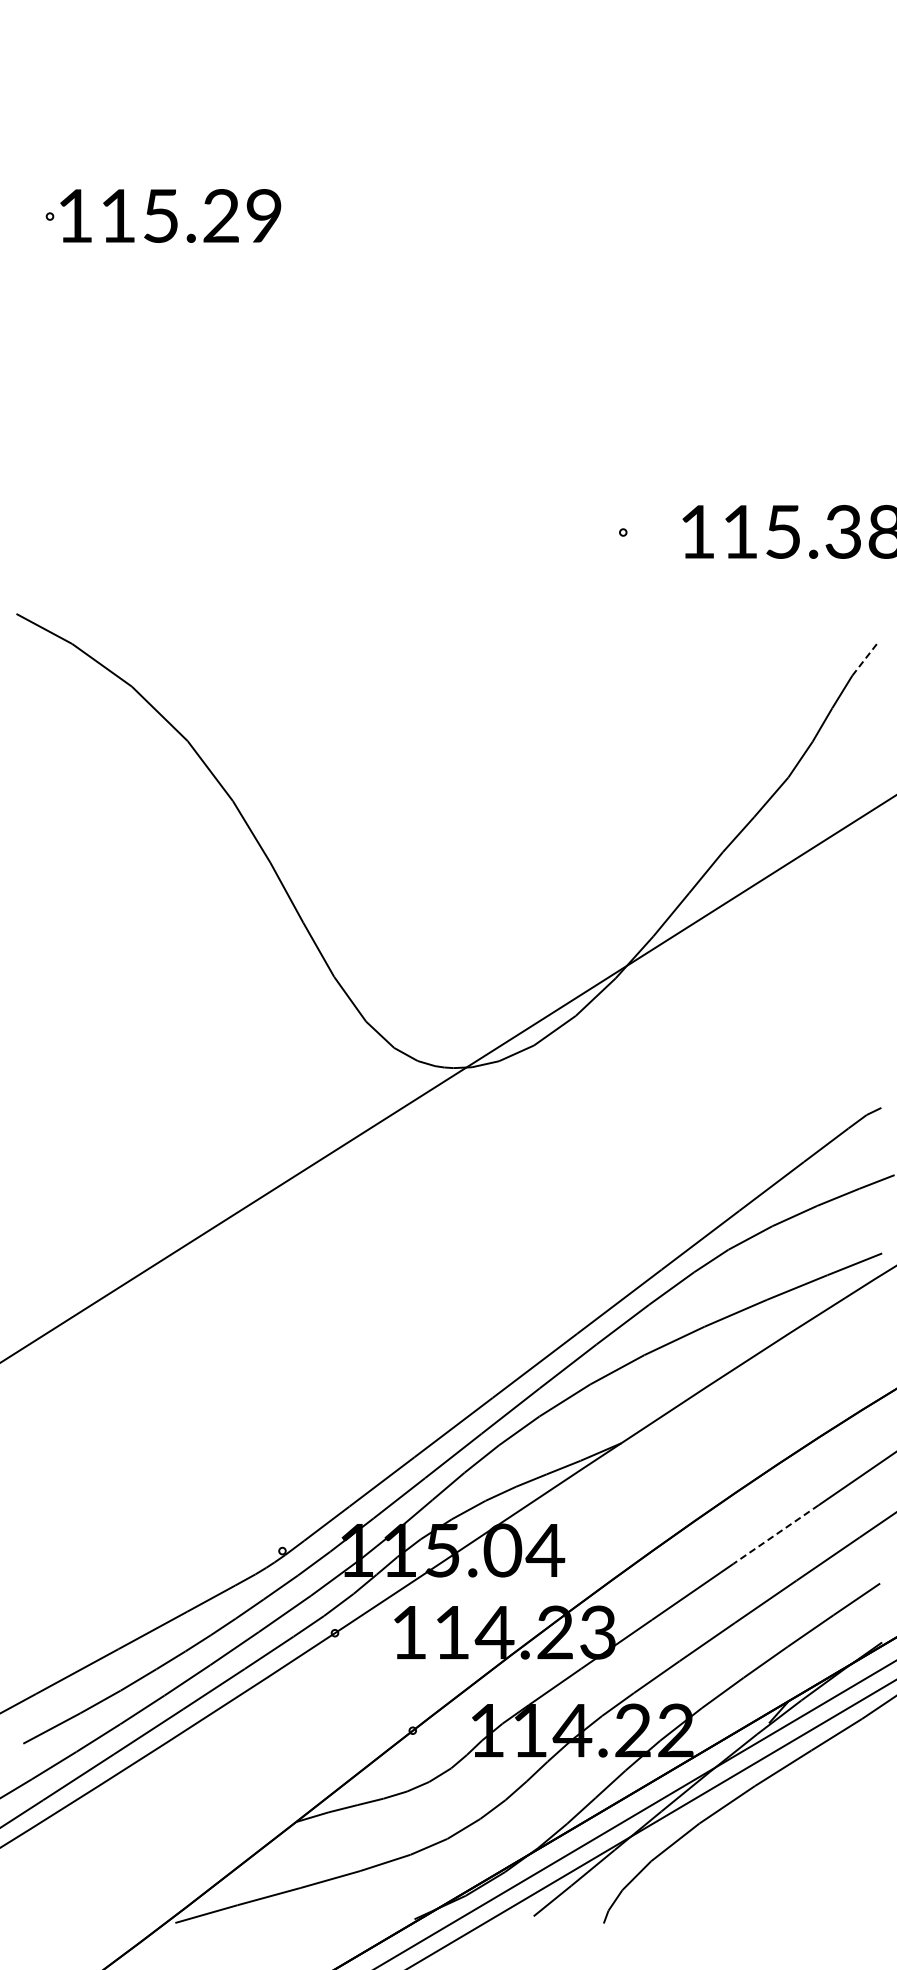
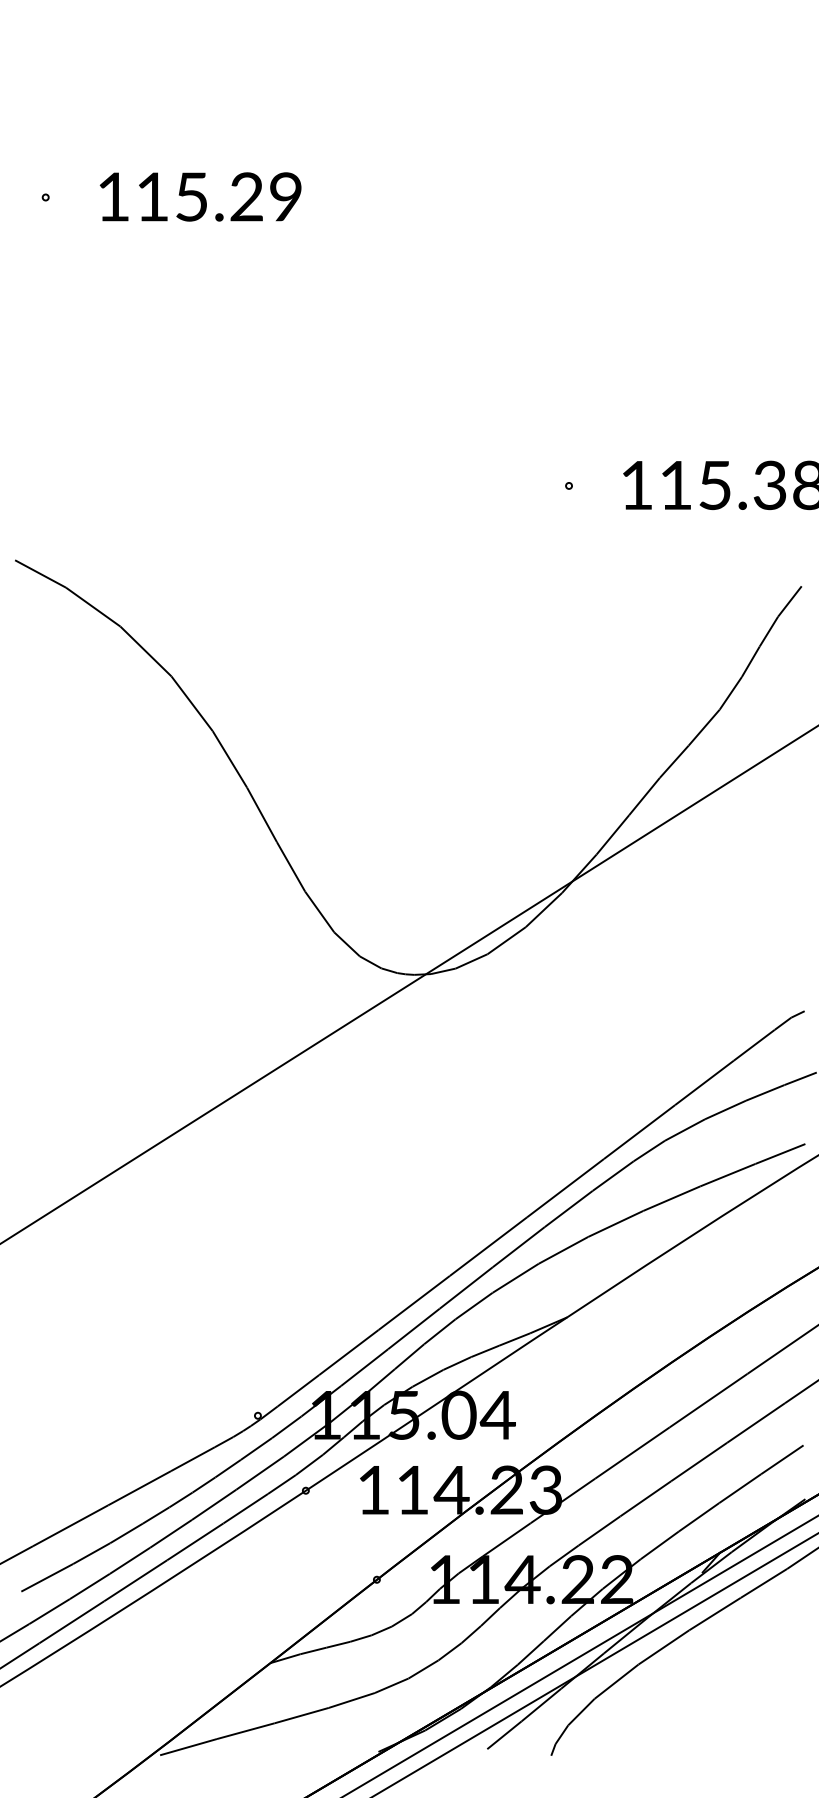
text: (170, 215) -> (200, 196), moved
line: (865, 658) -> (790, 600), dashed -> solid
line: (776, 1534) -> (708, 1400), dashed -> solid

